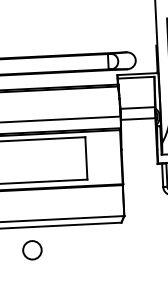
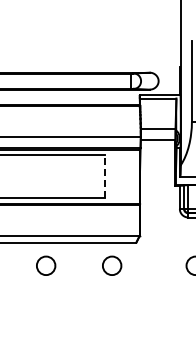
line: (86, 158) -> (104, 176), solid -> dashed
circle: (98, 246) -> (112, 265), added

